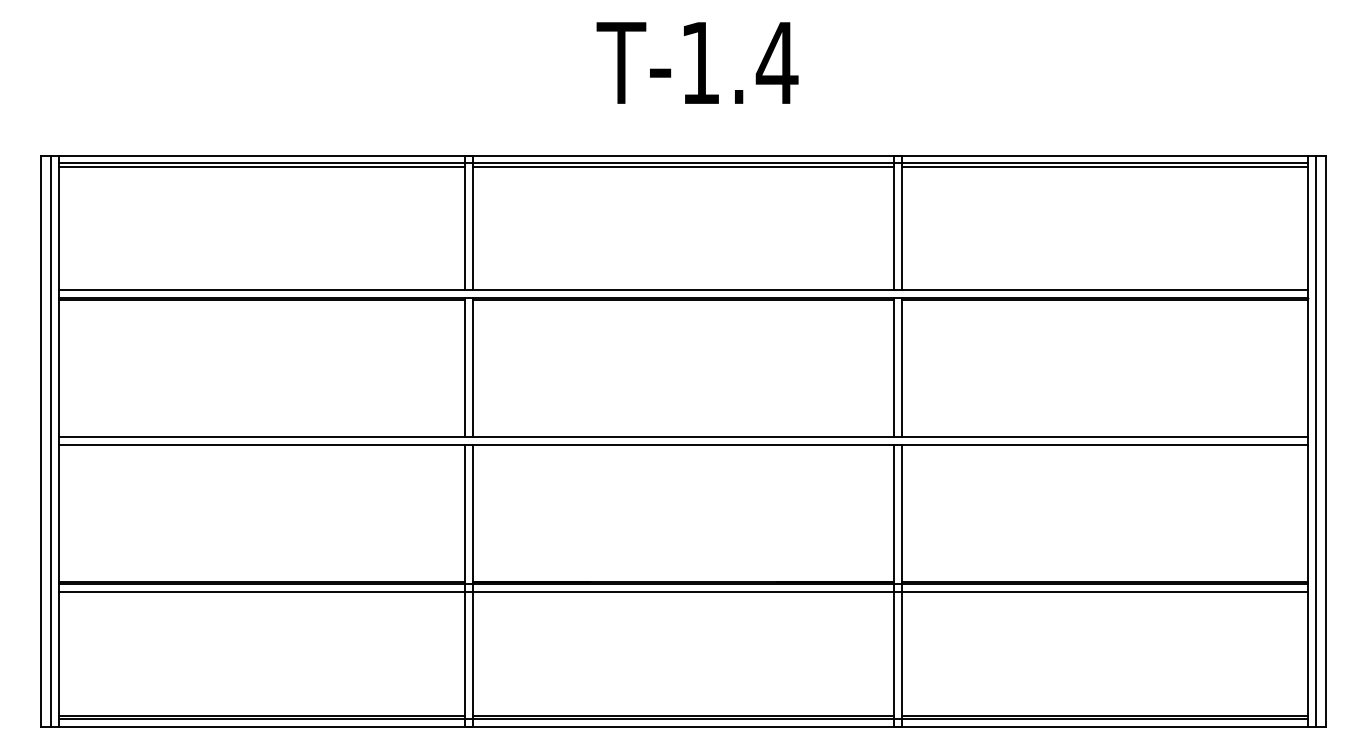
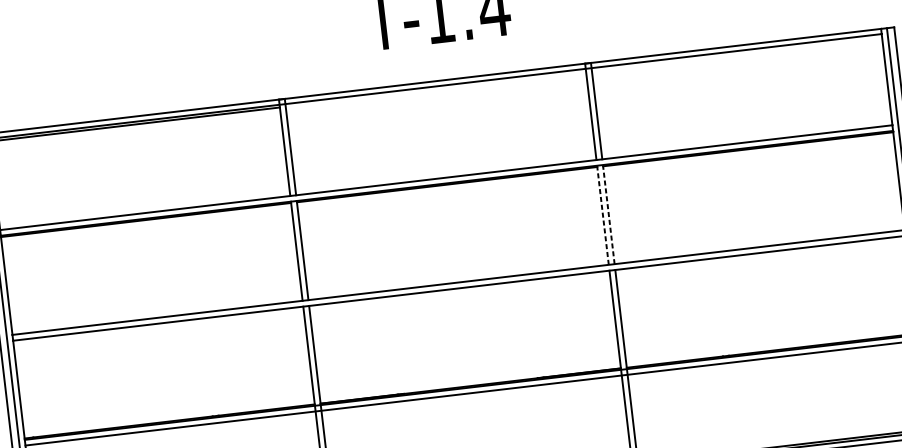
line: (683, 166) -> (435, 89), removed
line: (1104, 166) -> (736, 53), removed
line: (893, 367) -> (602, 215), solid -> dashed
line: (901, 367) -> (608, 214), solid -> dashed

